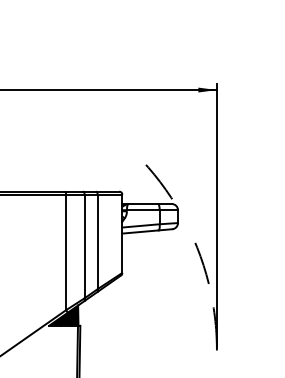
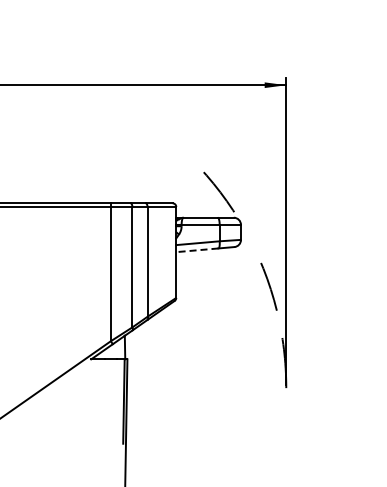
line: (139, 232) -> (196, 250), solid -> dashed
fill: (64, 315) -> (108, 347), removed

